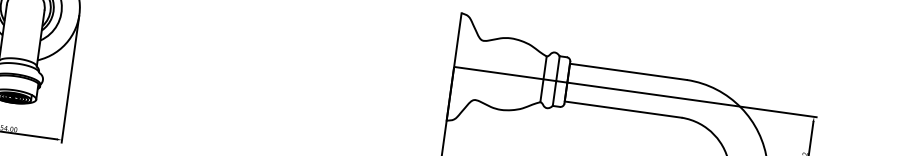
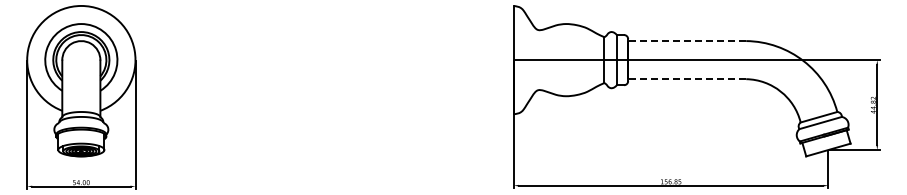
line: (627, 72) -> (686, 41), solid -> dashed
line: (622, 109) -> (686, 79), solid -> dashed

